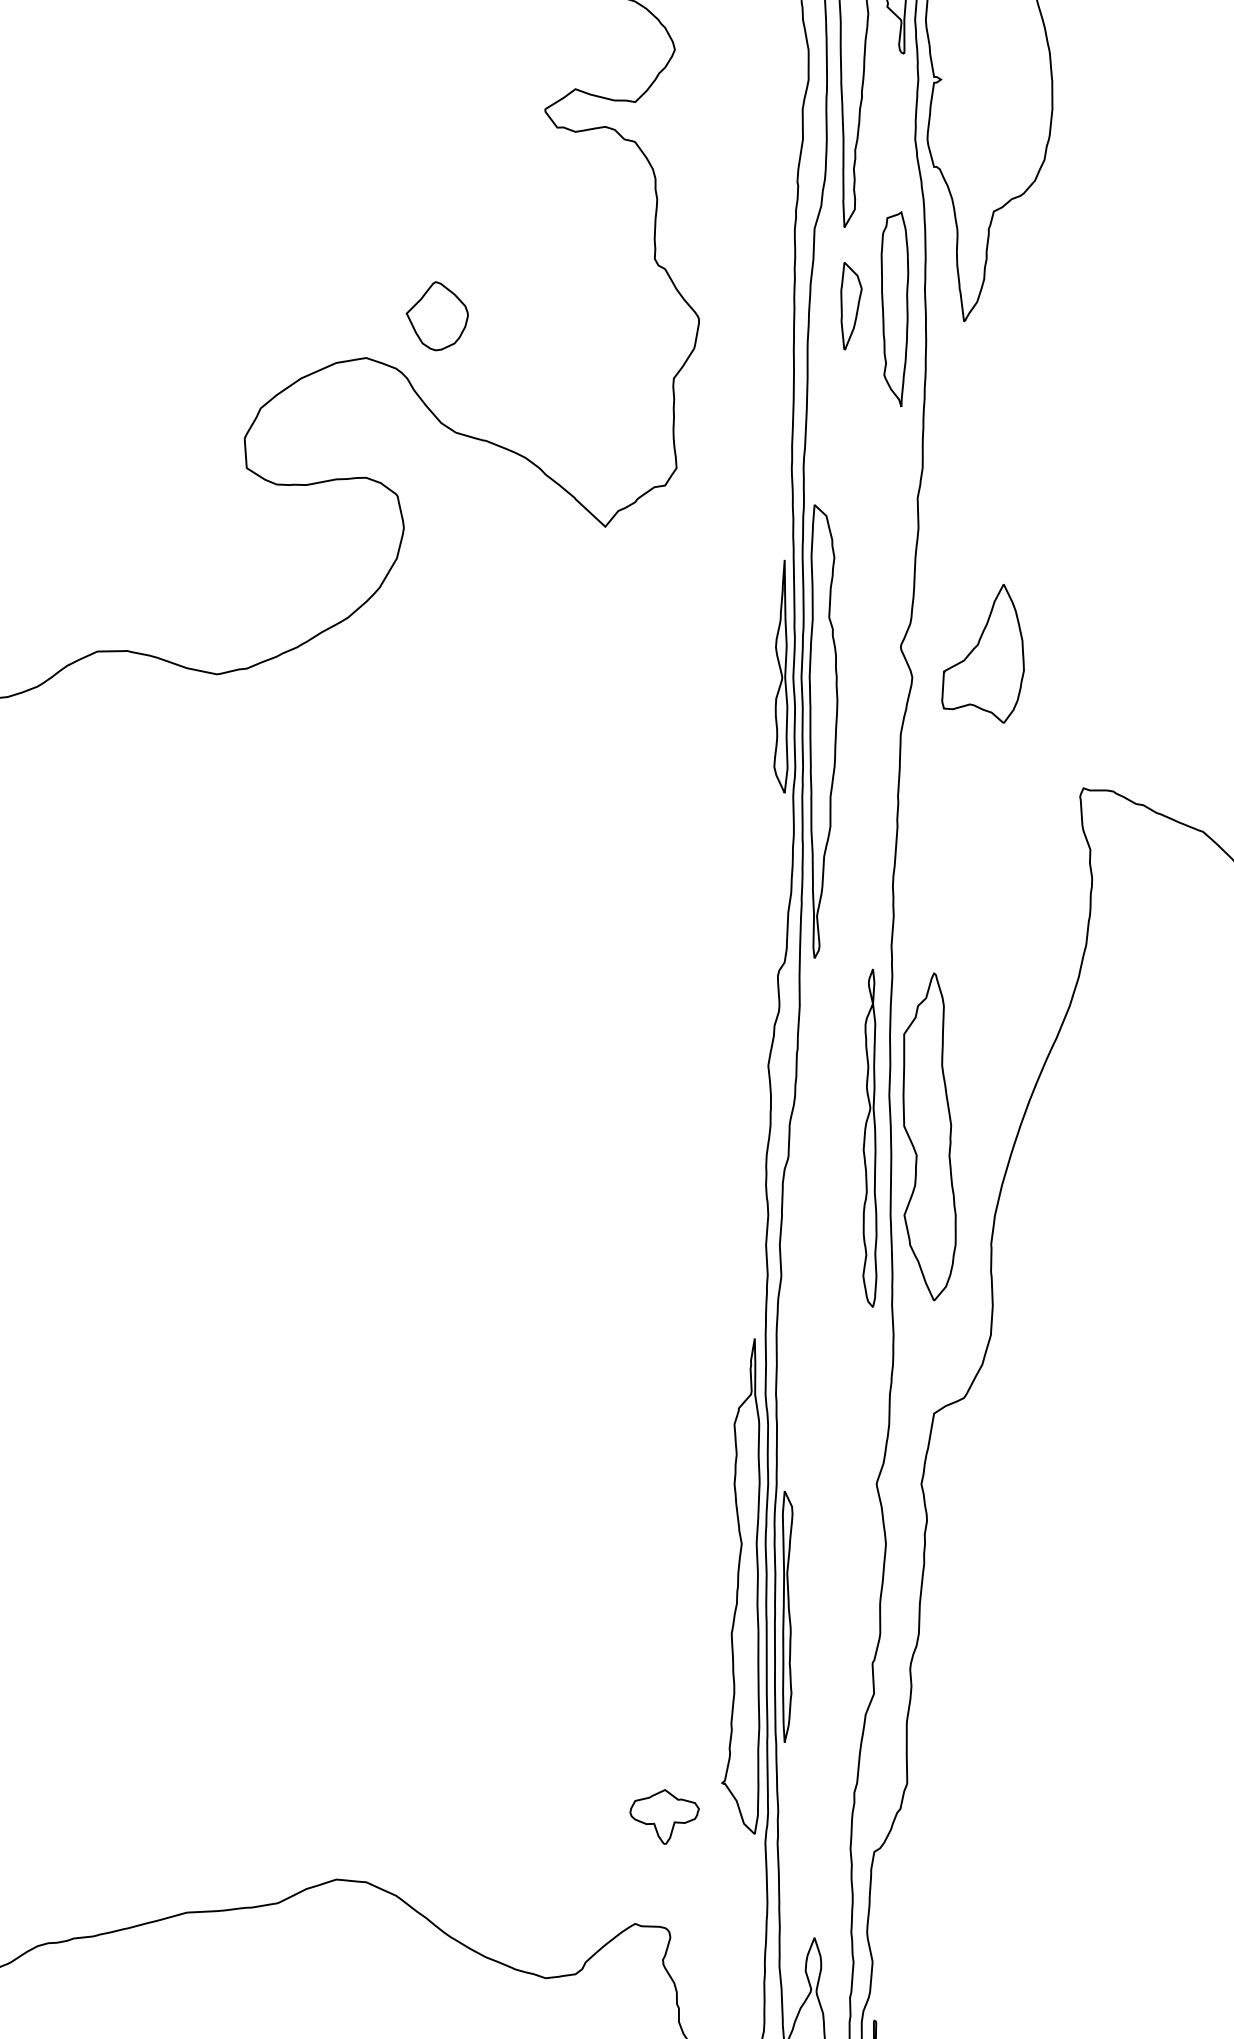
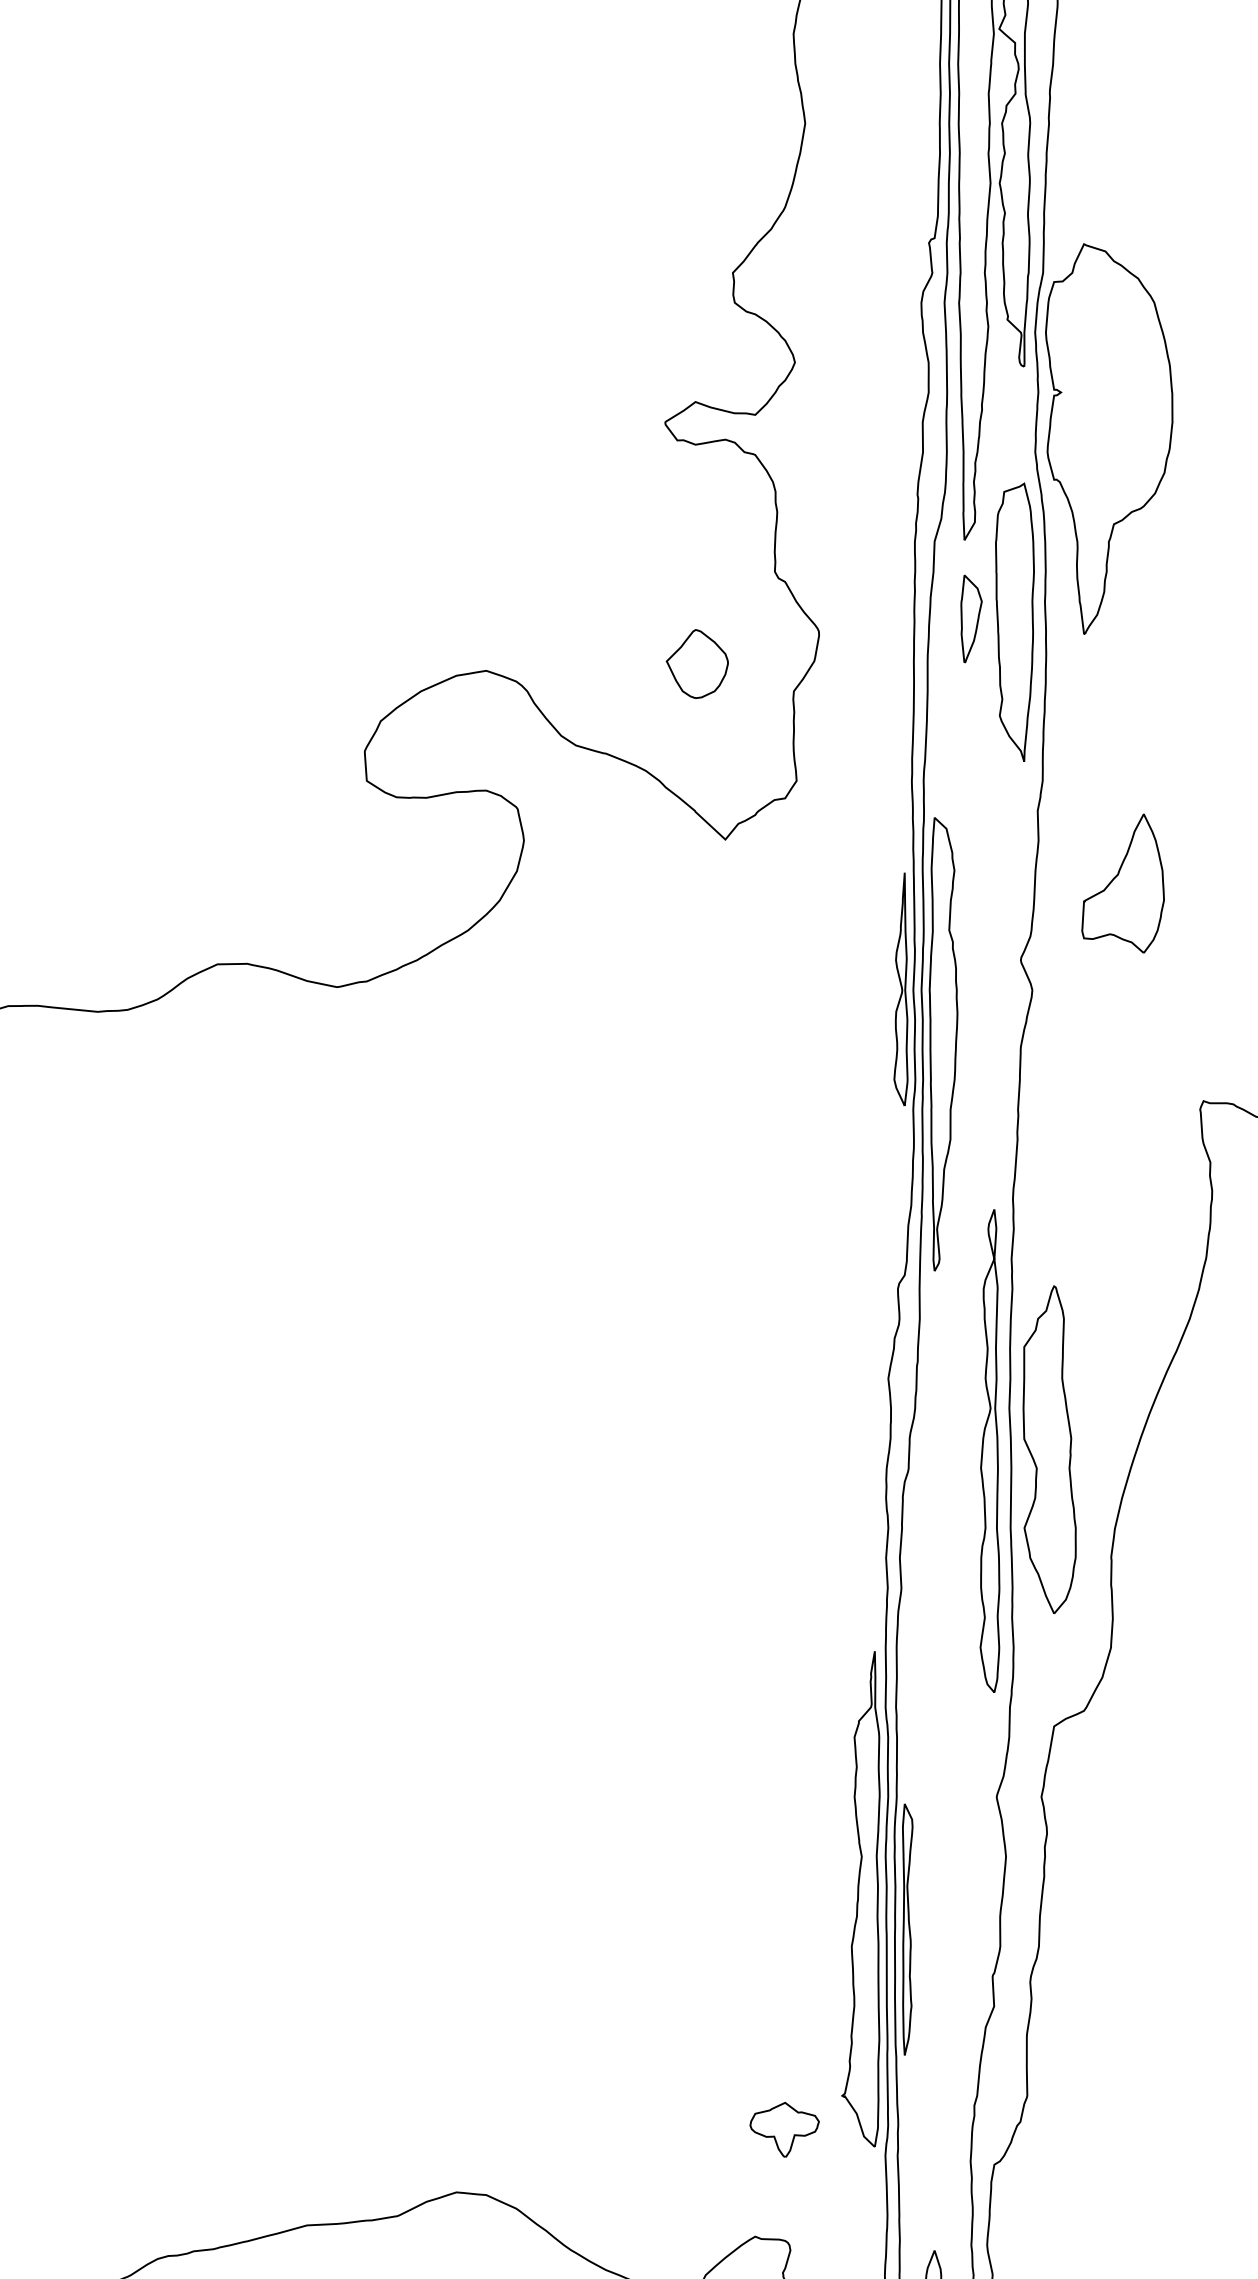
part: (894, 308) -> (1014, 621), size x1.43
part: (436, 315) -> (696, 663), moved
part: (982, 653) -> (1122, 883), moved
part: (869, 1137) -> (989, 1450), size x1.43

